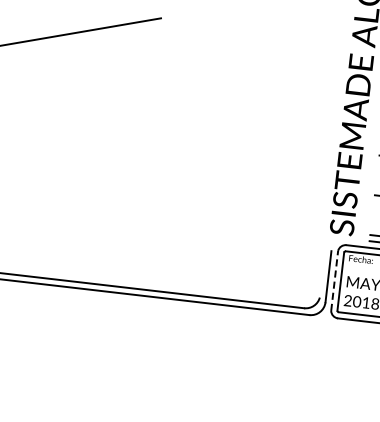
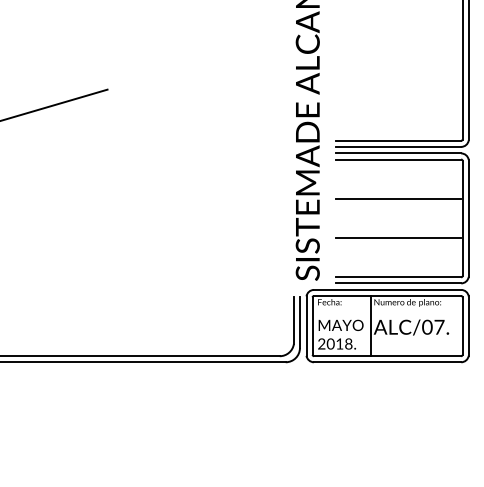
line: (322, 273) -> (293, 320), added
line: (334, 281) -> (306, 326), dashed -> solid

